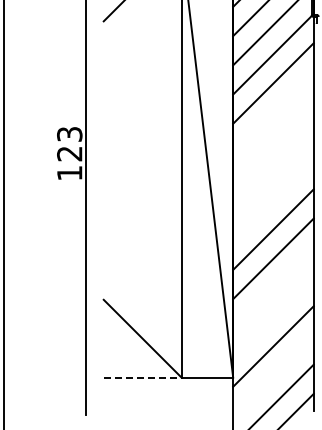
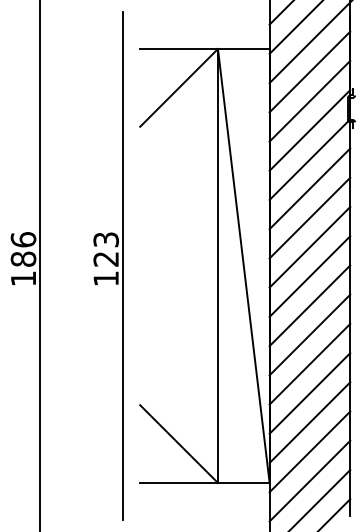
line: (273, 112) -> (309, 217), added
line: (273, 142) -> (309, 247), added
line: (273, 171) -> (309, 276), added
line: (273, 200) -> (309, 305), added
line: (273, 288) -> (309, 393), added
line: (273, 317) -> (309, 422), added
line: (273, 375) -> (309, 480), added
line: (143, 377) -> (179, 482), dashed -> solid

